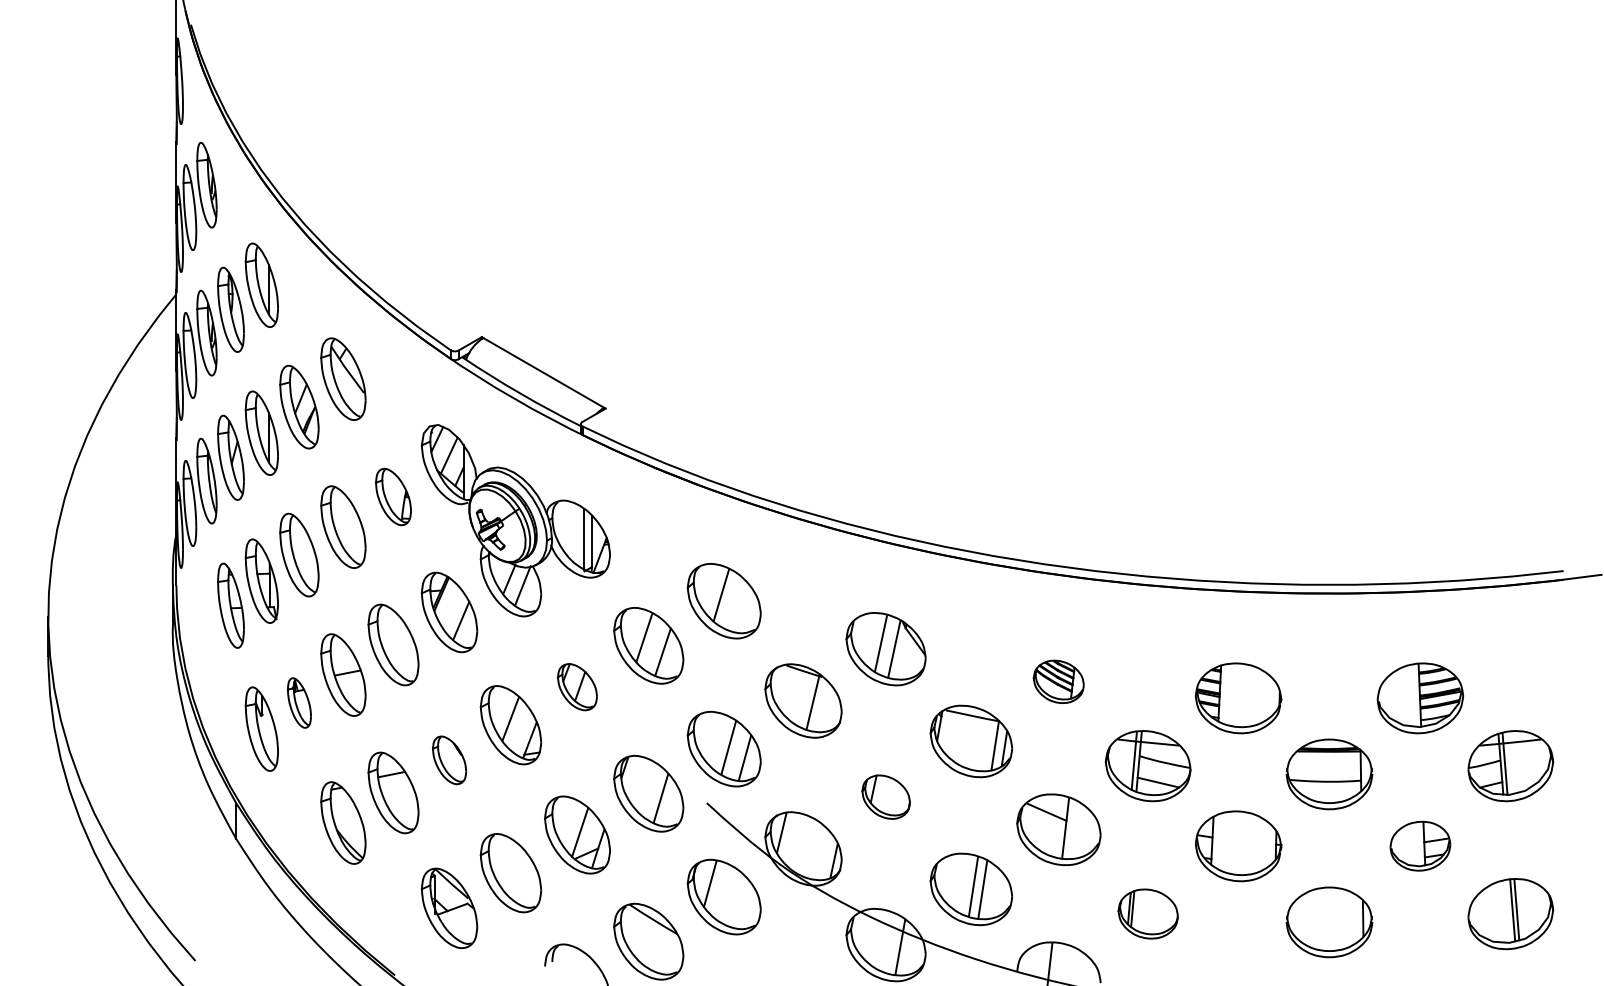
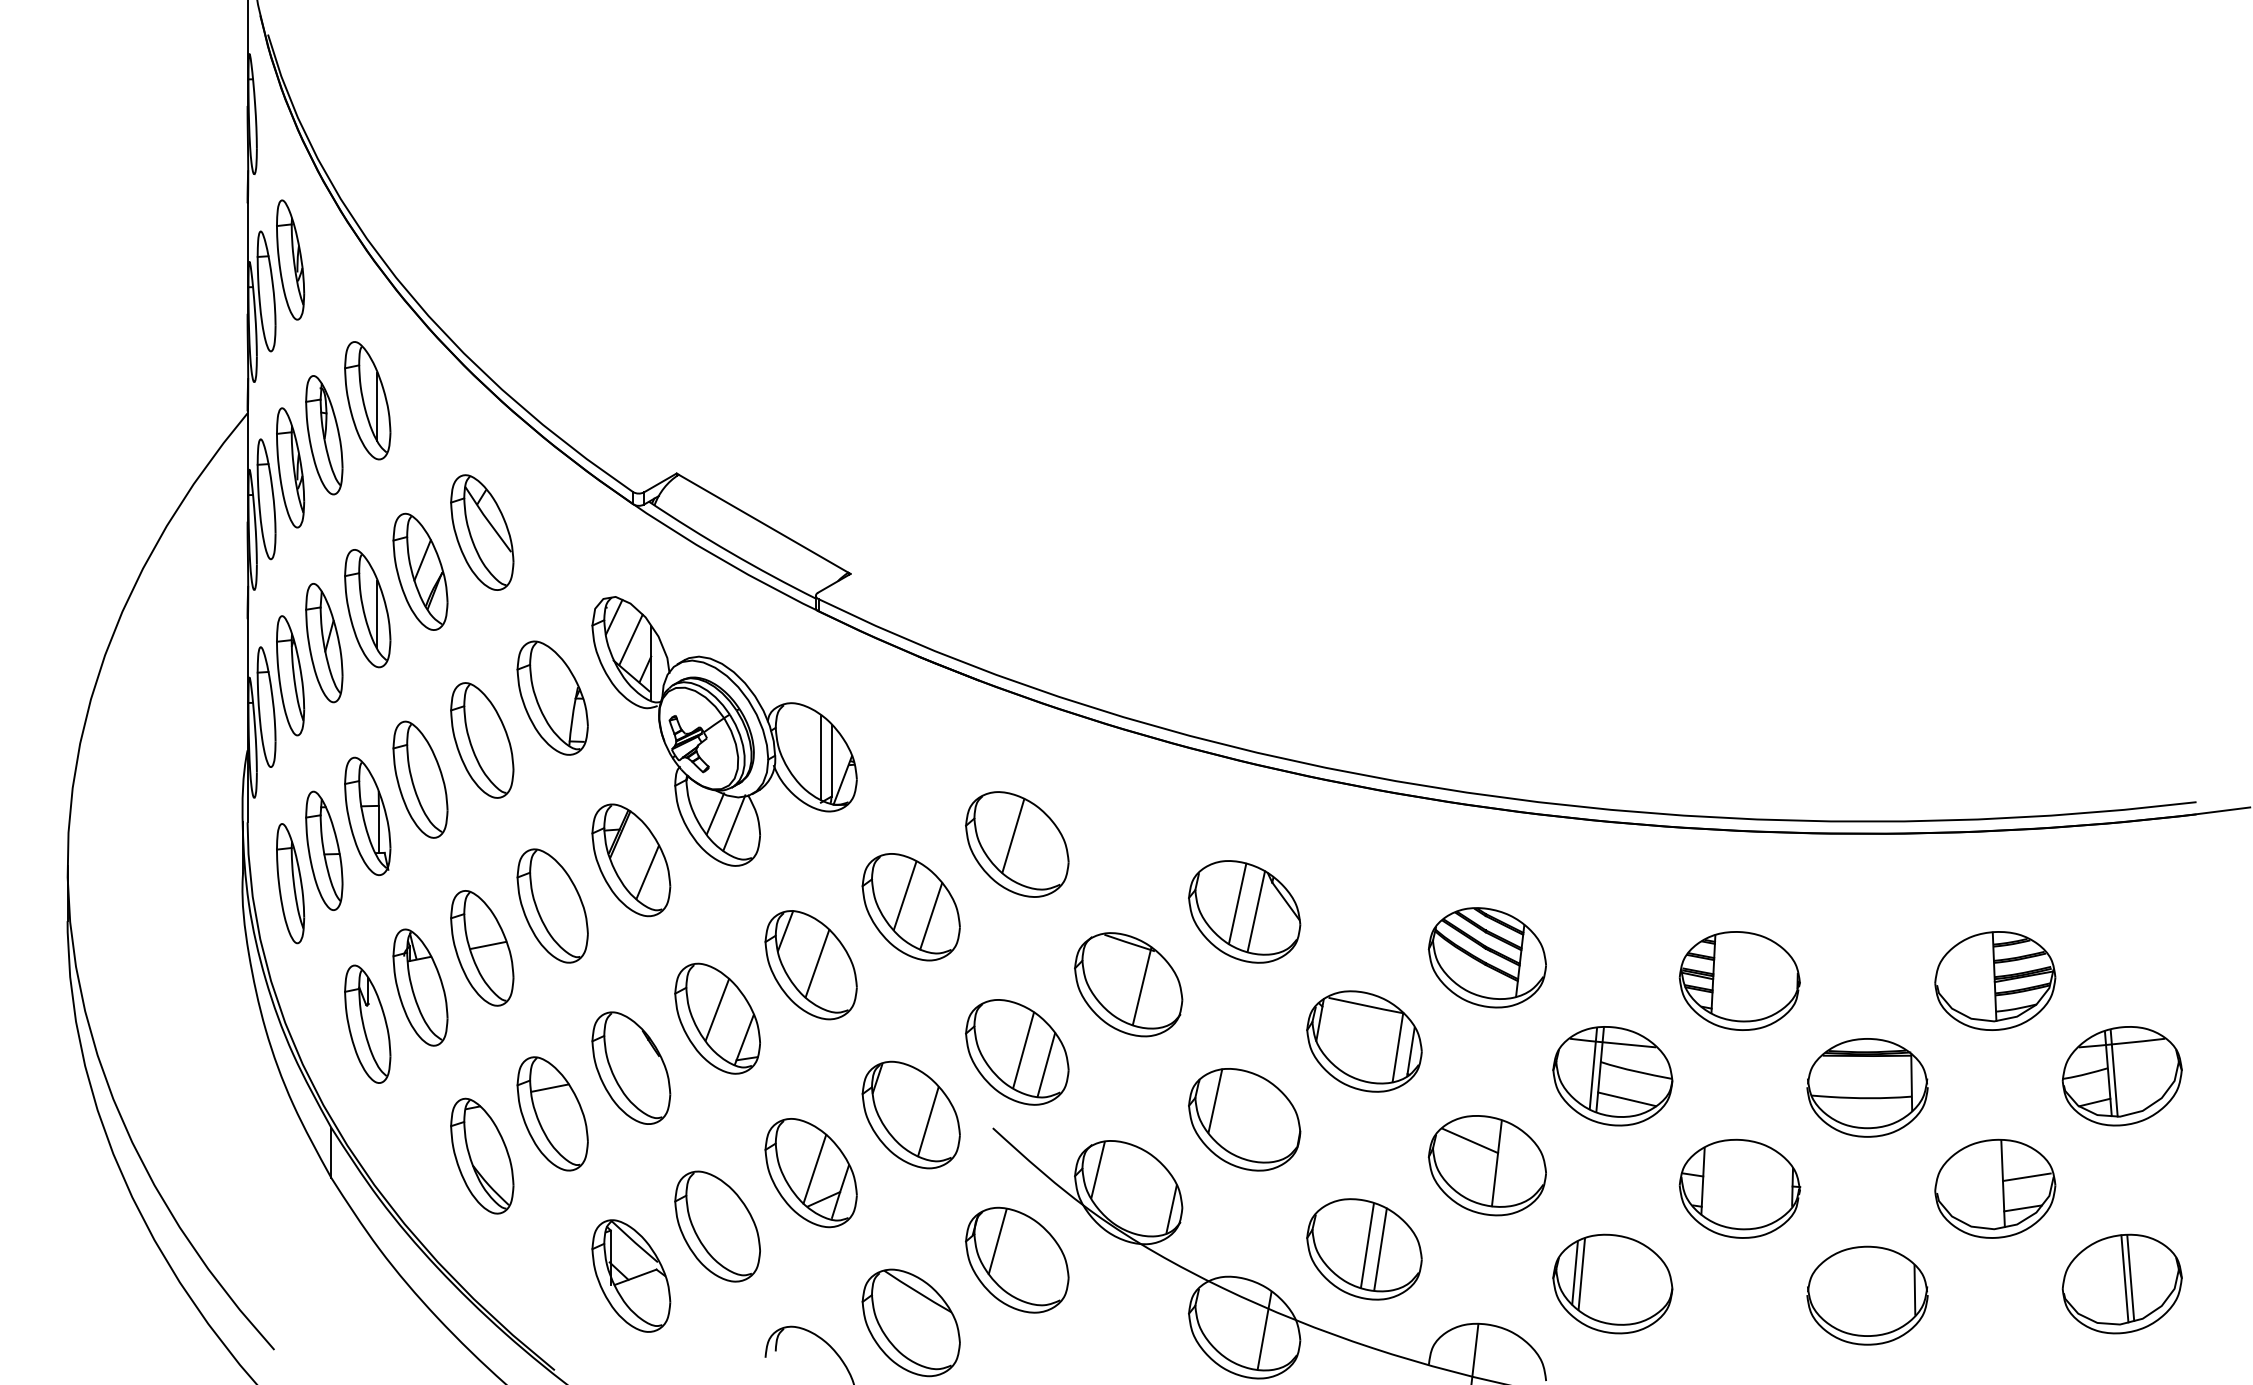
part: (393, 496) -> (552, 697), size x1.43
part: (206, 628) -> (290, 883), added
part: (1058, 681) -> (1486, 957), size x1.67
part: (577, 687) -> (810, 965), size x1.67
part: (299, 702) -> (420, 987), size x1.67
part: (449, 759) -> (631, 1067), size x1.67
part: (885, 796) -> (1244, 1119), size x1.67
part: (1420, 846) -> (1995, 1188), size x1.43
part: (1147, 913) -> (1612, 1283), size x1.43

